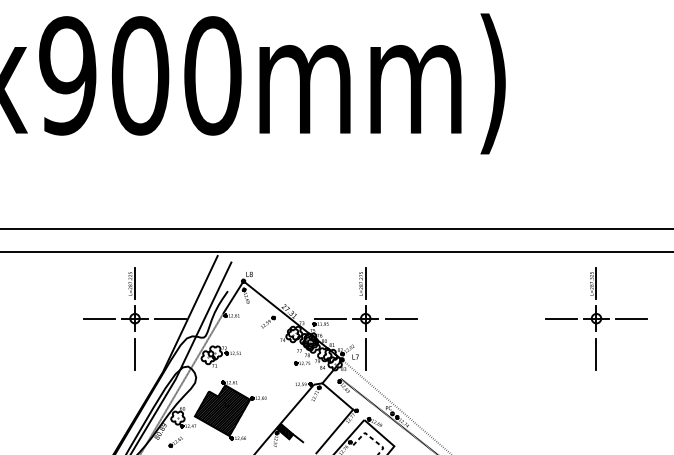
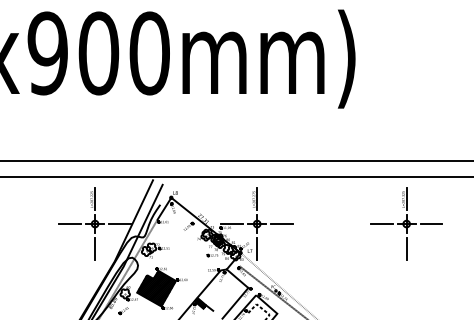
part: (596, 318) -> (406, 223), moved

